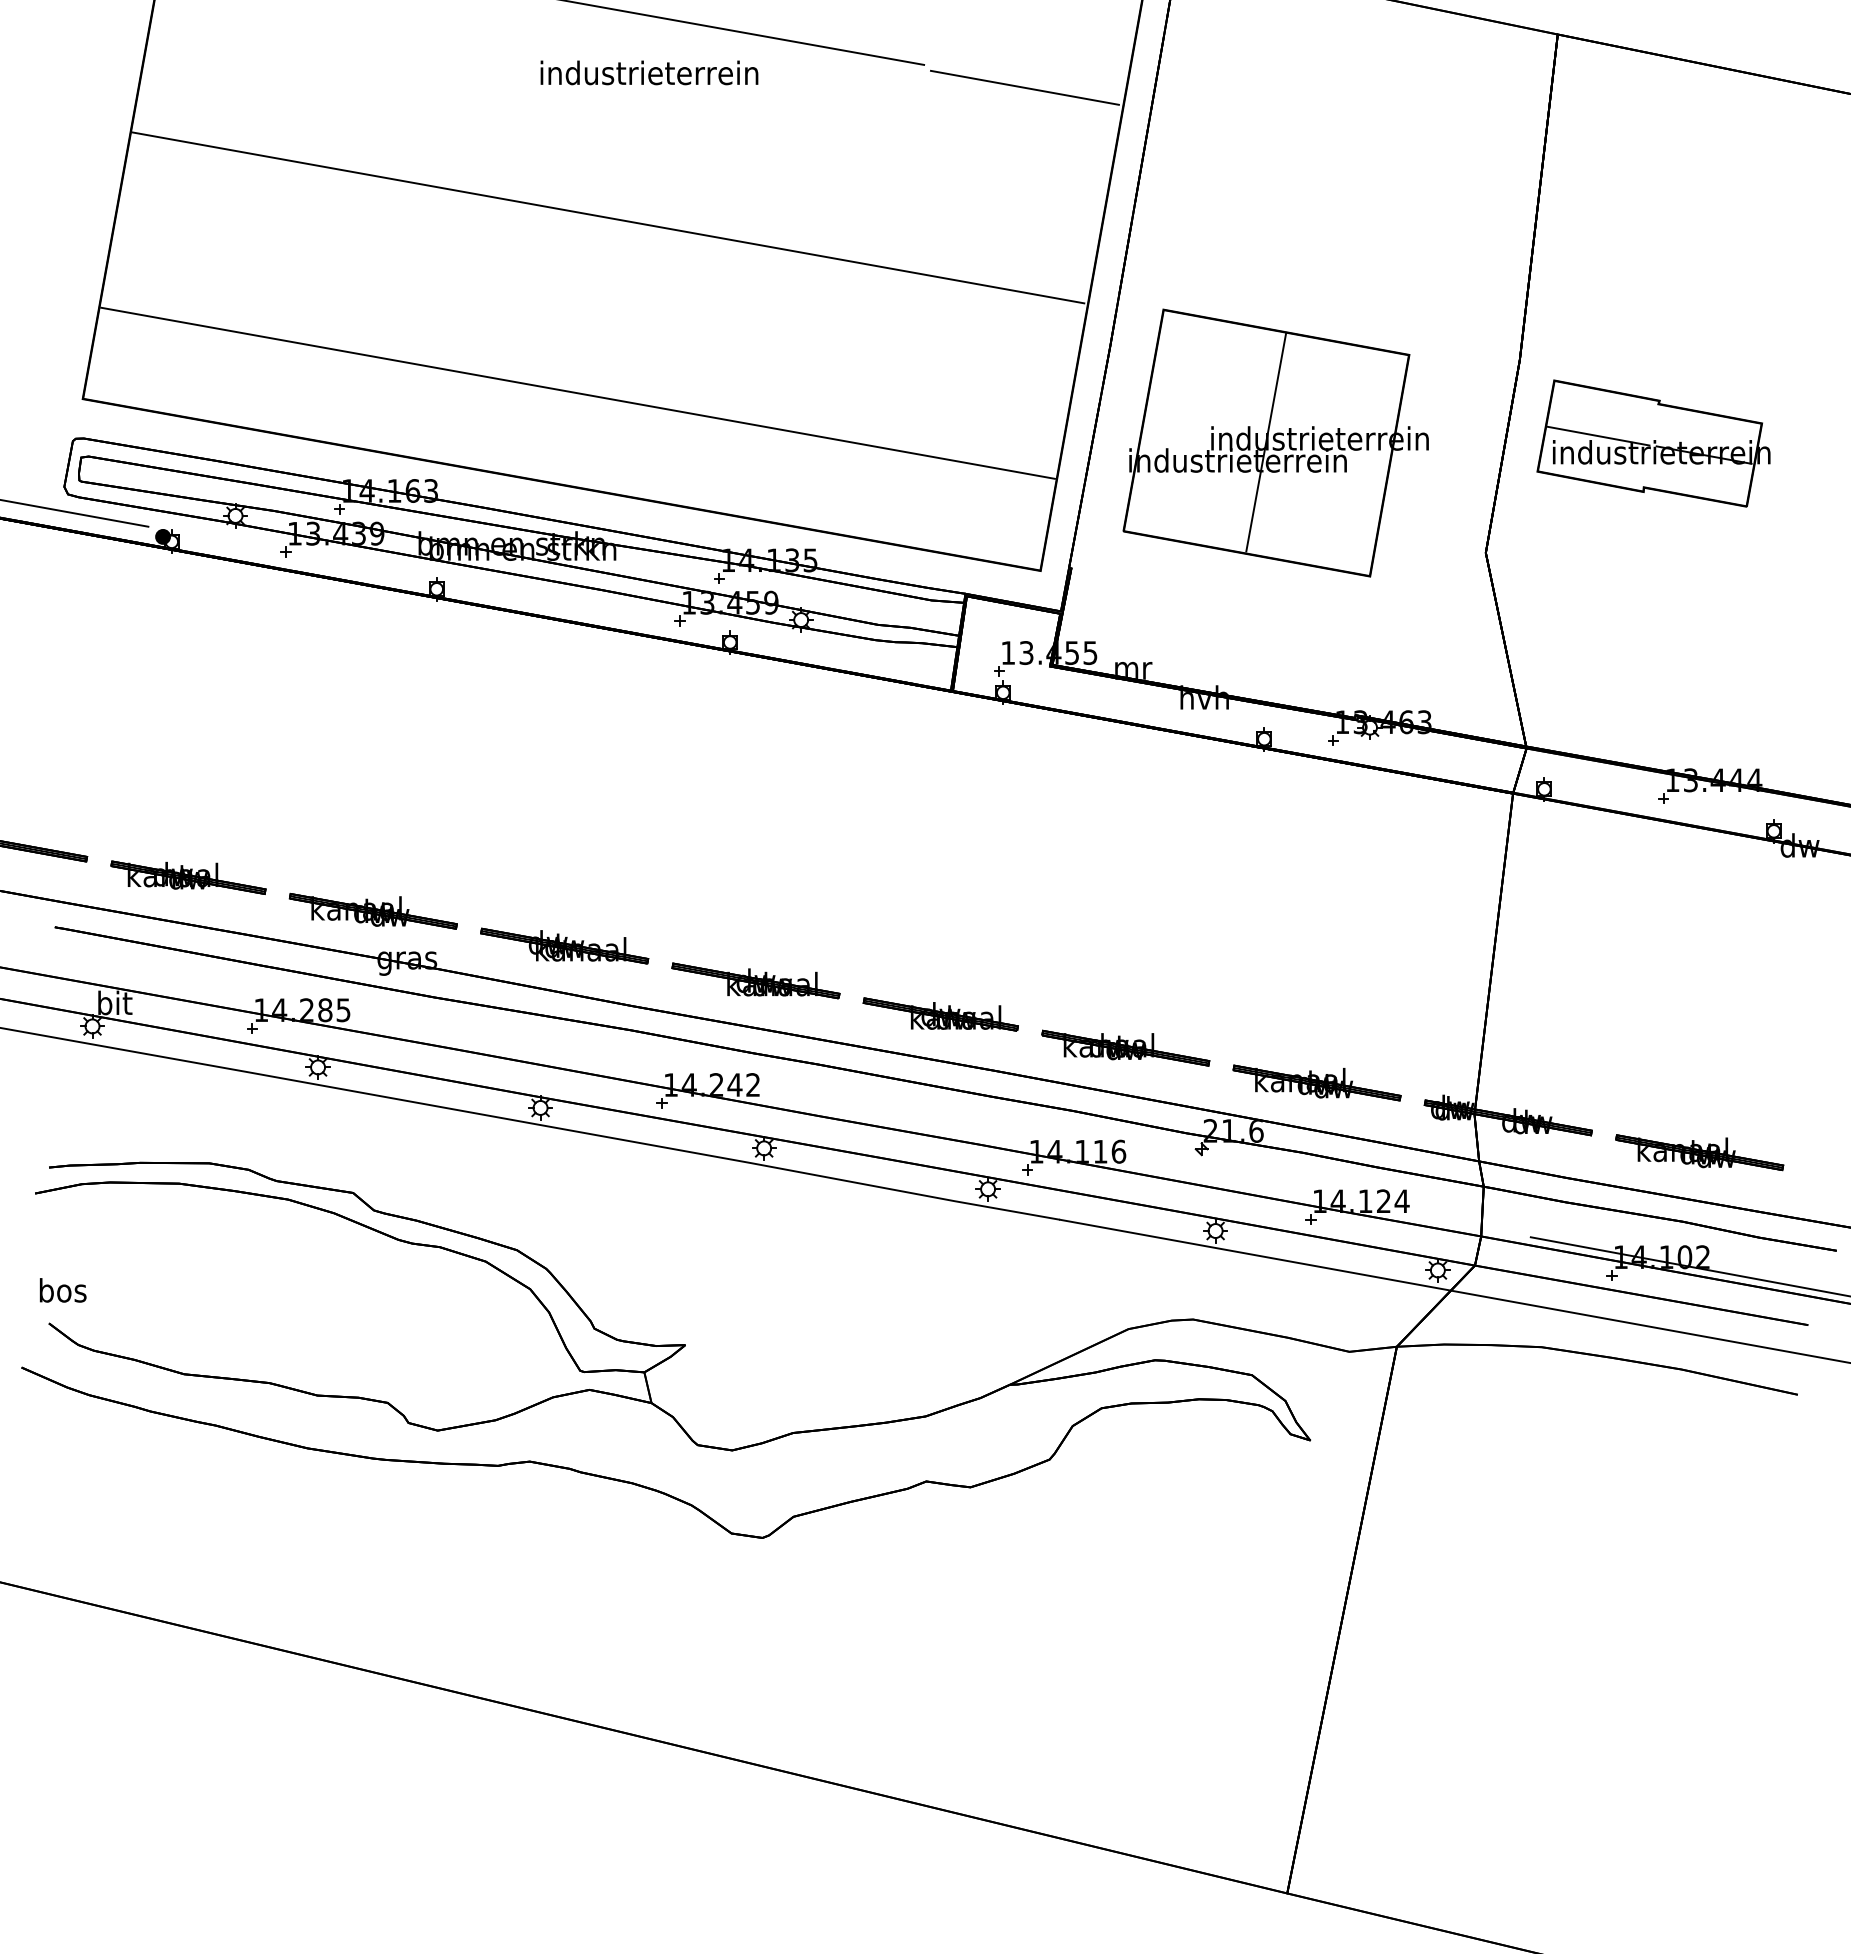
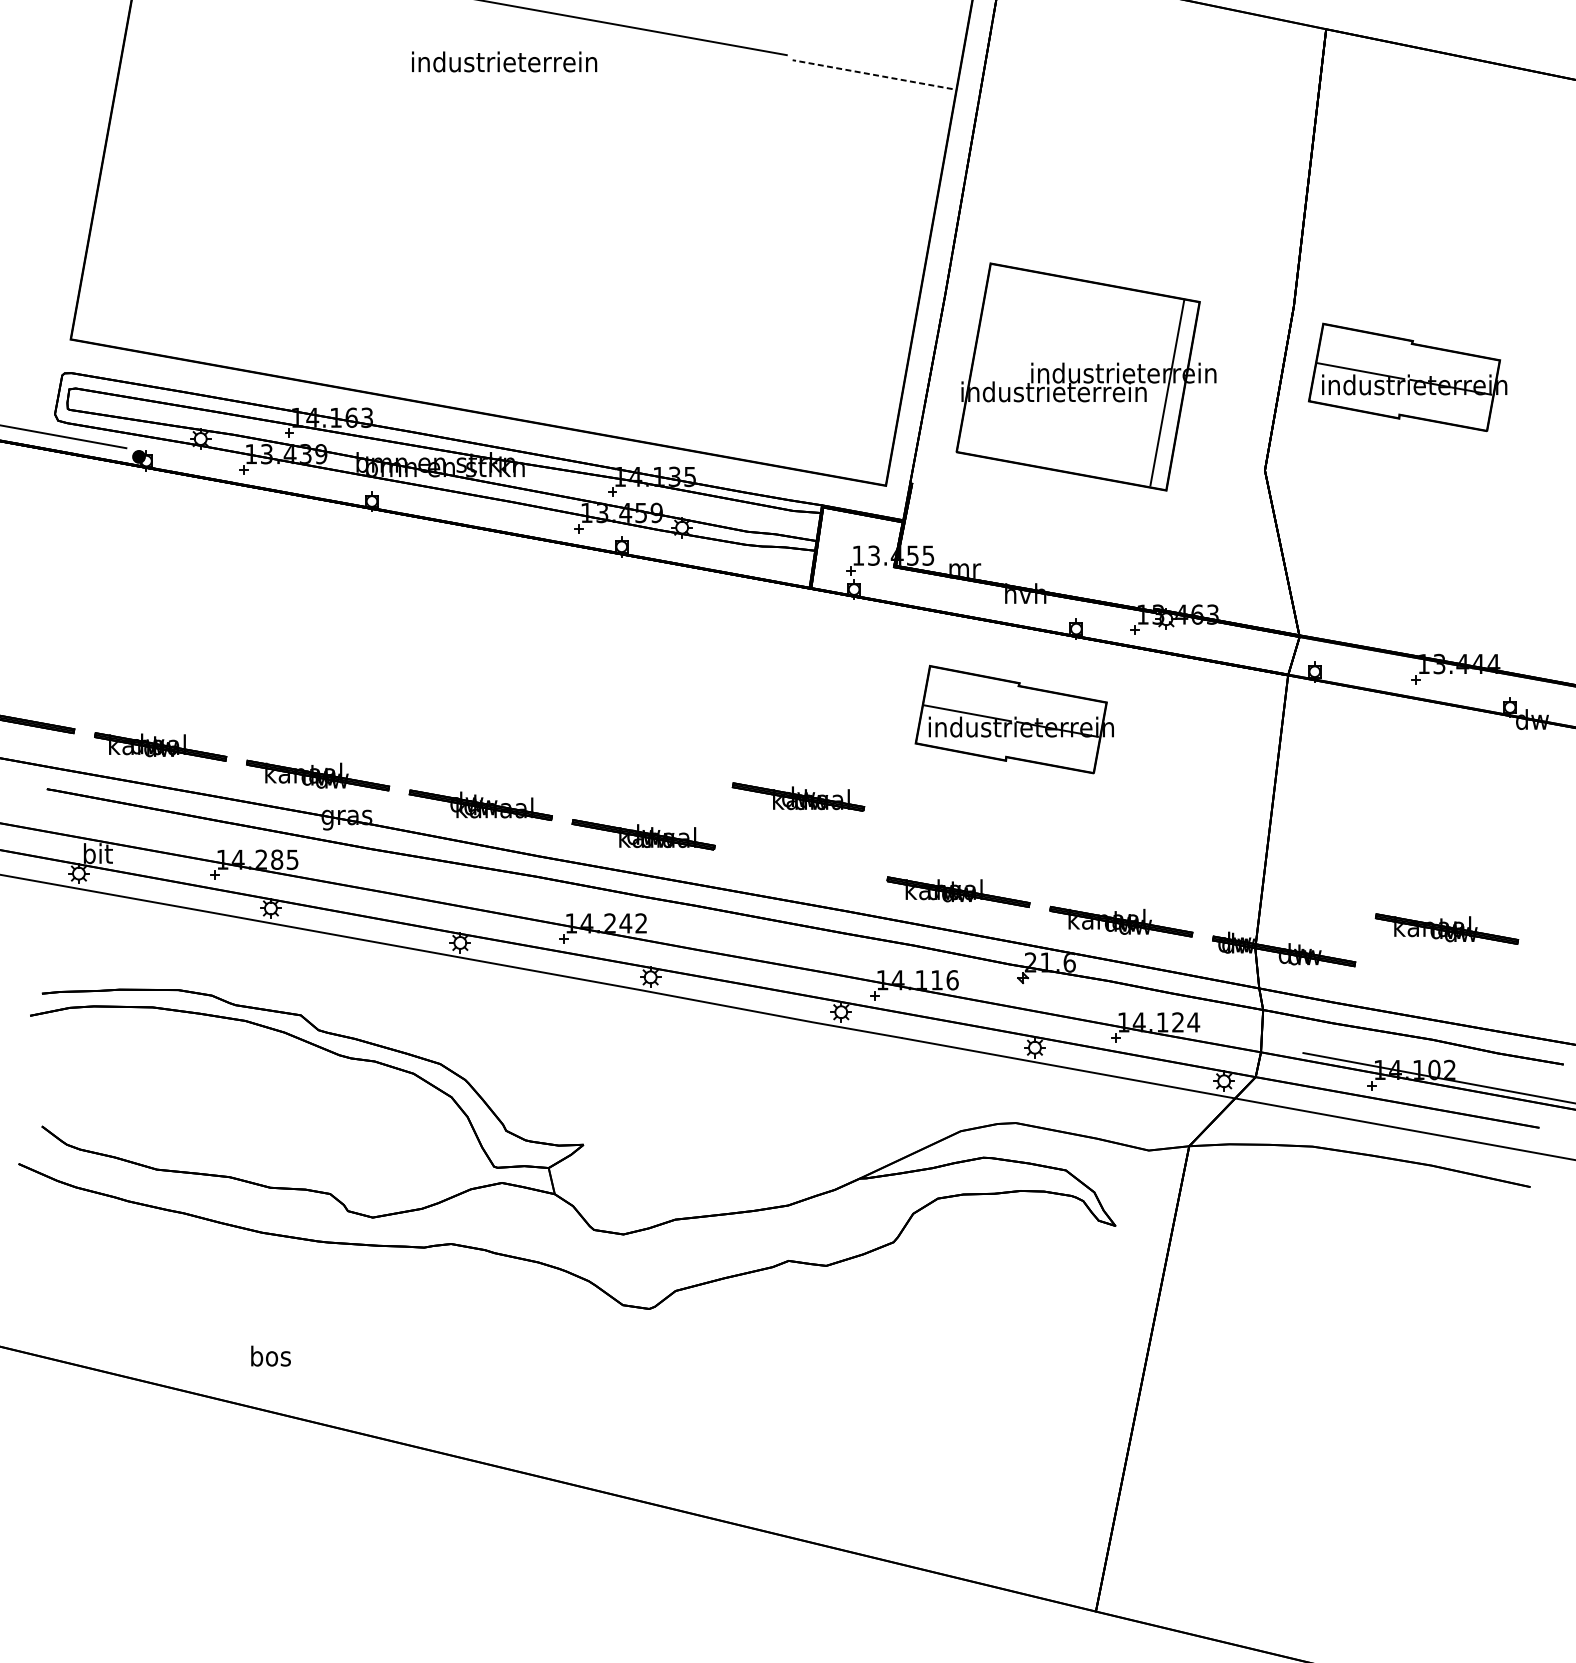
text: (649, 72) -> (504, 61), moved
line: (1024, 87) -> (872, 74), solid -> dashed
line: (608, 217) -> (518, 185), removed
line: (577, 392) -> (491, 333), removed
line: (1266, 442) -> (1167, 392), moved
part: (1191, 845) -> (1014, 719), added
part: (940, 1014) -> (798, 797), moved
part: (1699, 1152) -> (1446, 928), moved
text: (63, 1290) -> (271, 1356), moved

